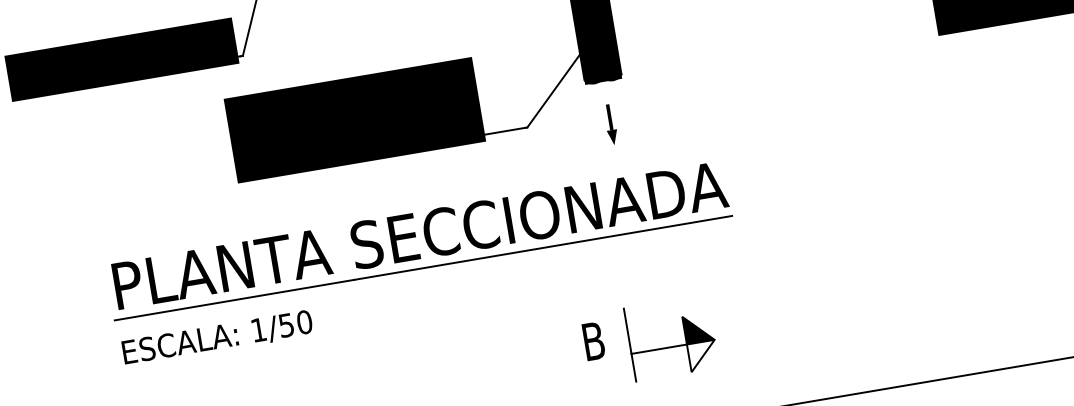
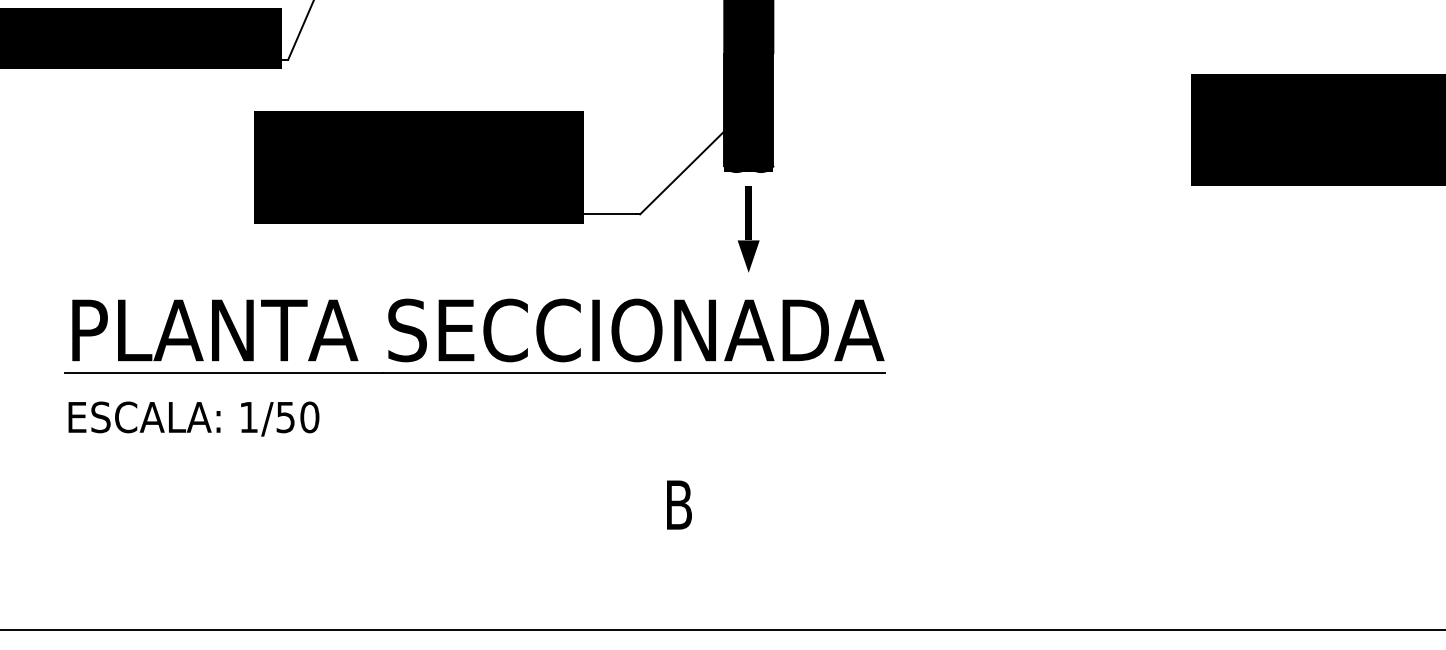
part: (610, 124) -> (748, 228), size x1.6
part: (673, 346) -> (780, 529), removed

